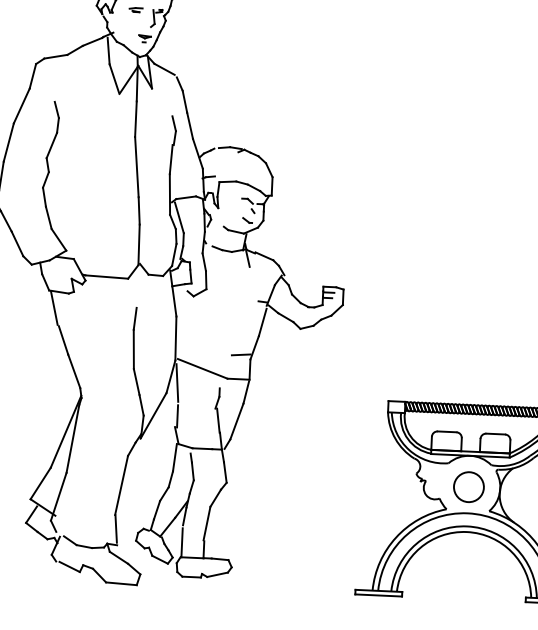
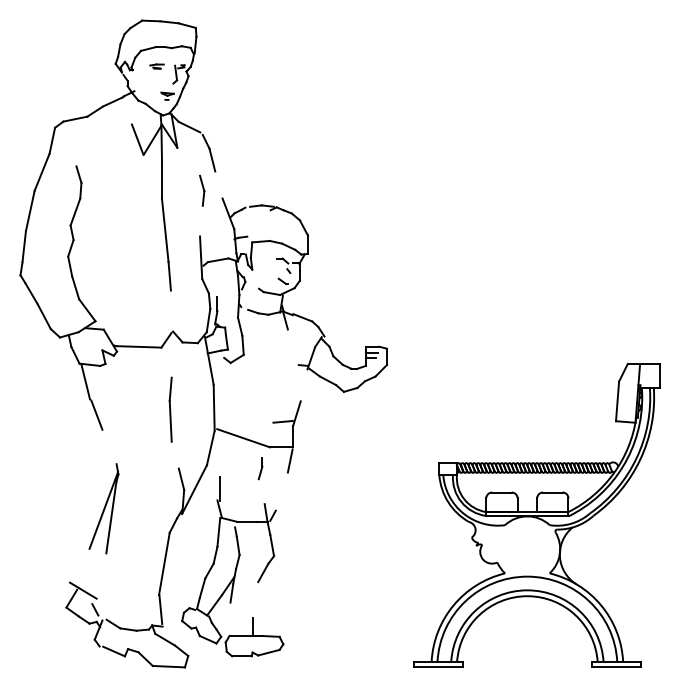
line: (107, 50) -> (129, 110), removed
line: (189, 125) -> (218, 184), removed
line: (170, 158) -> (200, 220), removed
line: (178, 217) -> (211, 281), removed
line: (138, 244) -> (170, 311), removed
line: (262, 322) -> (303, 386), removed
line: (74, 370) -> (109, 446), removed
line: (135, 381) -> (174, 454), removed
line: (177, 382) -> (217, 453), removed
line: (218, 420) -> (262, 491), removed
line: (236, 421) -> (281, 491), removed
line: (40, 483) -> (79, 565), removed
circle: (468, 486) -> (526, 548), removed
line: (58, 496) -> (99, 578), removed
line: (207, 523) -> (255, 599), removed
line: (182, 542) -> (230, 620), removed

